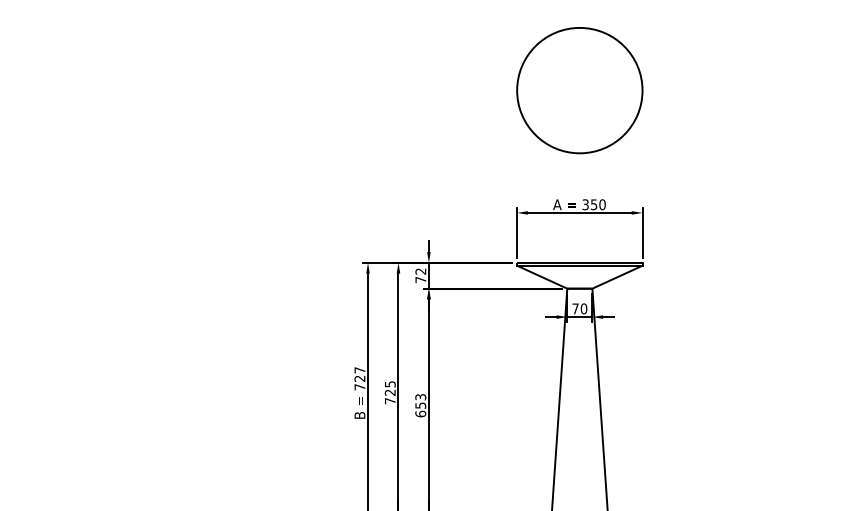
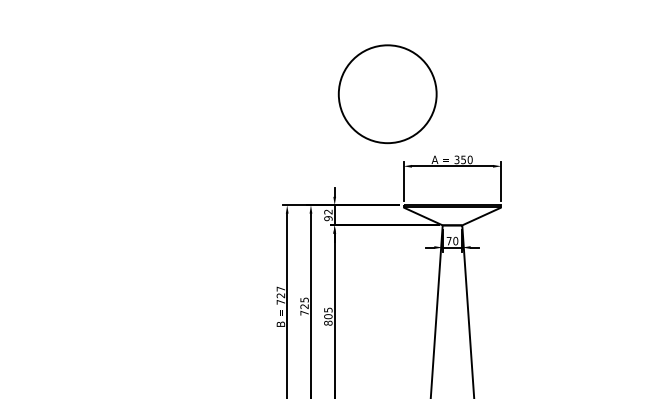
circle: (579, 90) -> (387, 94), moved
text: (420, 279) -> (328, 218), 72 -> 92
text: (420, 405) -> (328, 316), 653 -> 805

